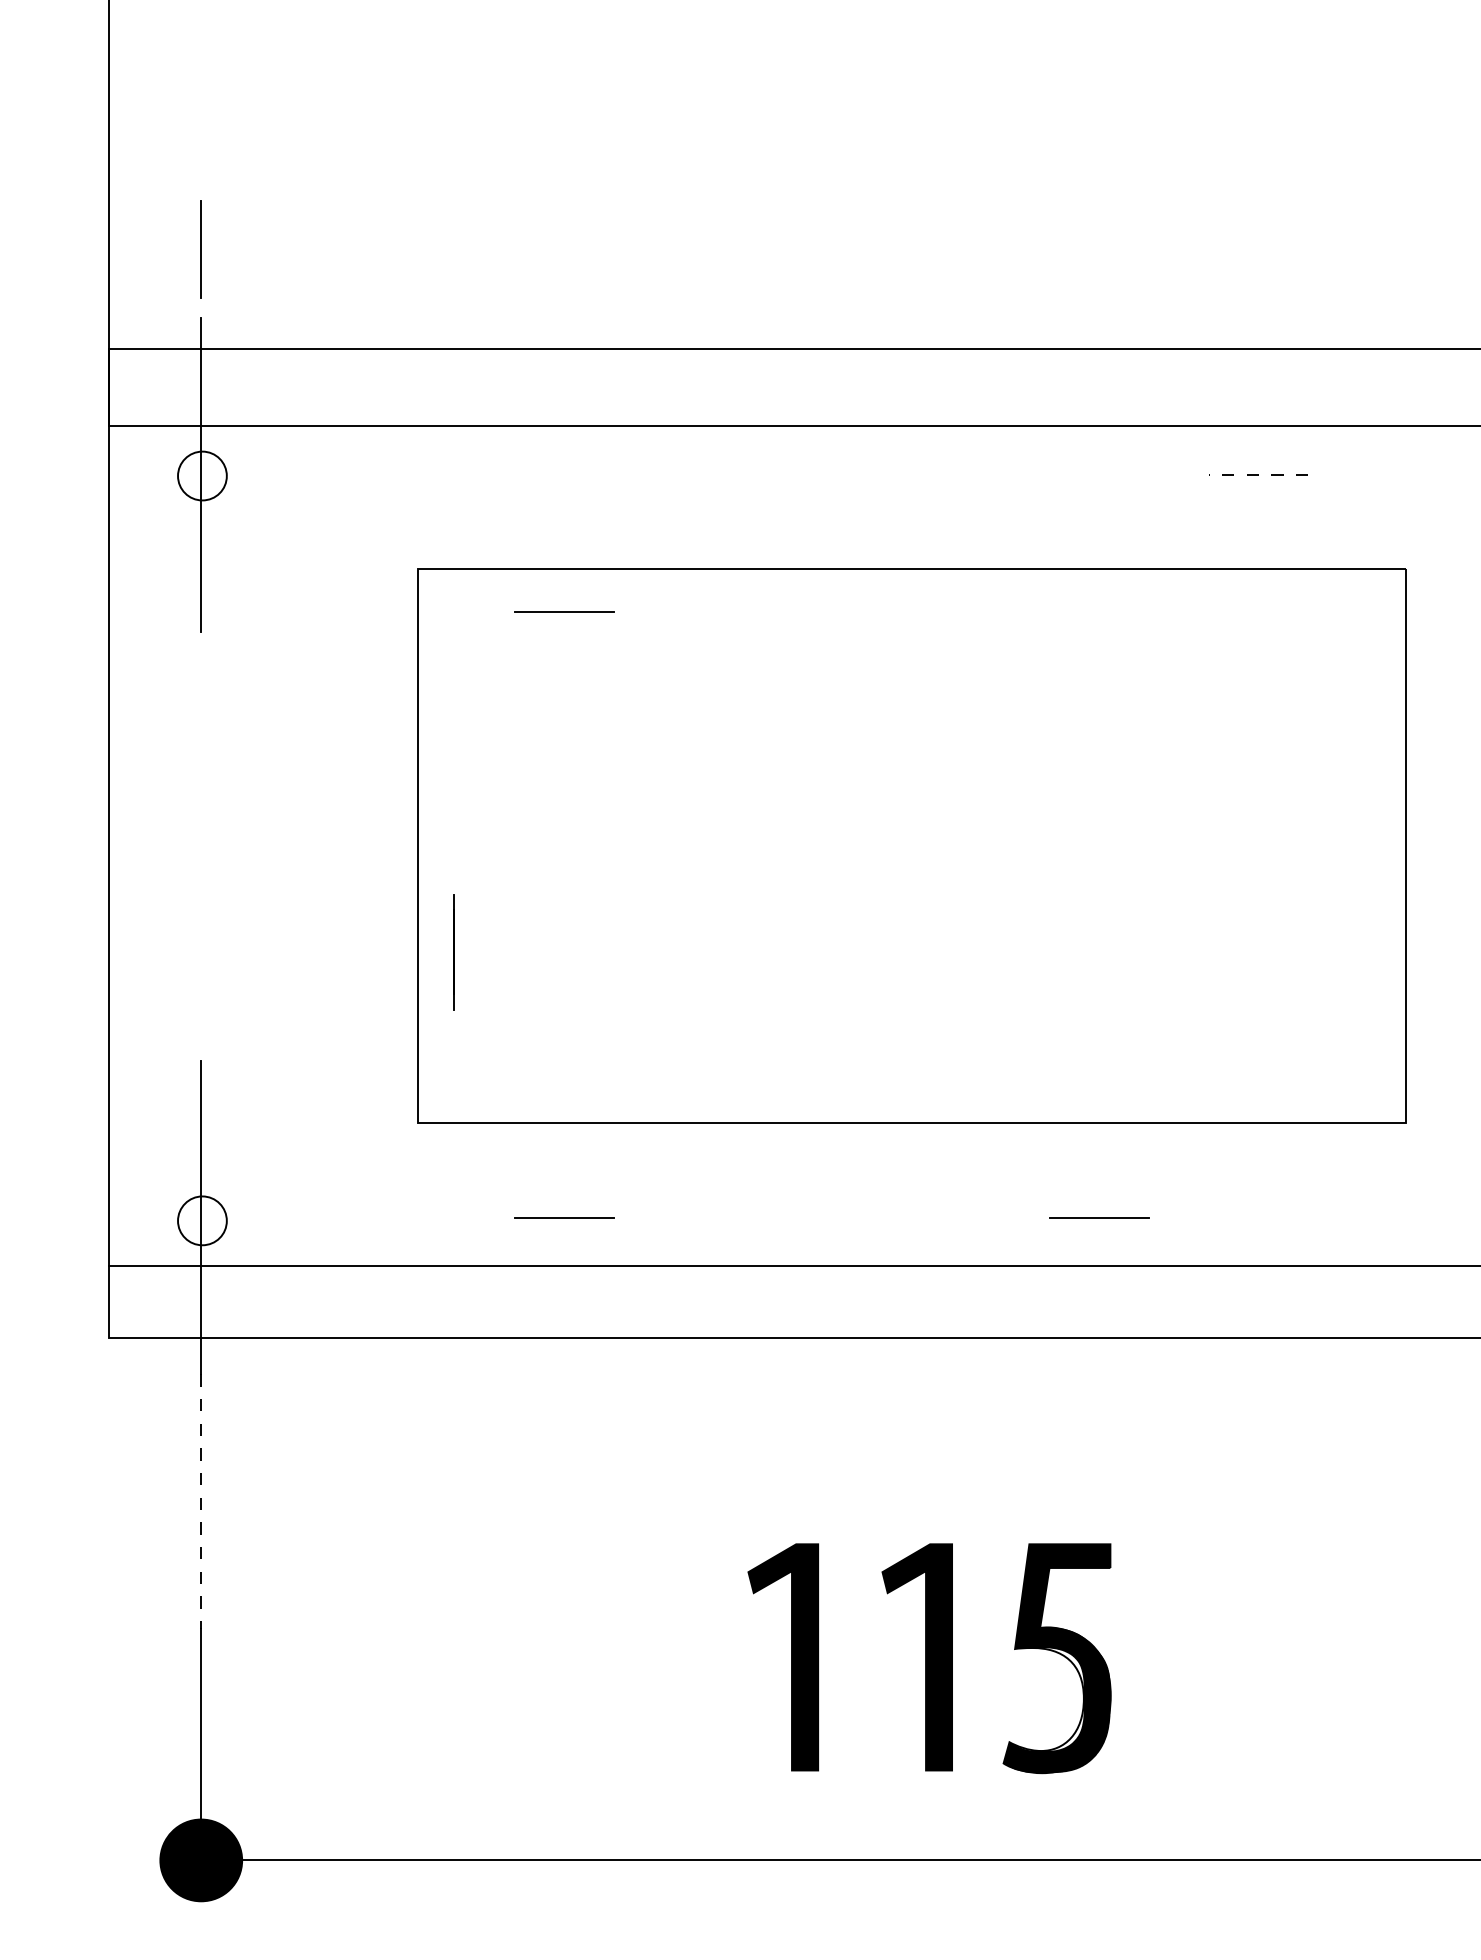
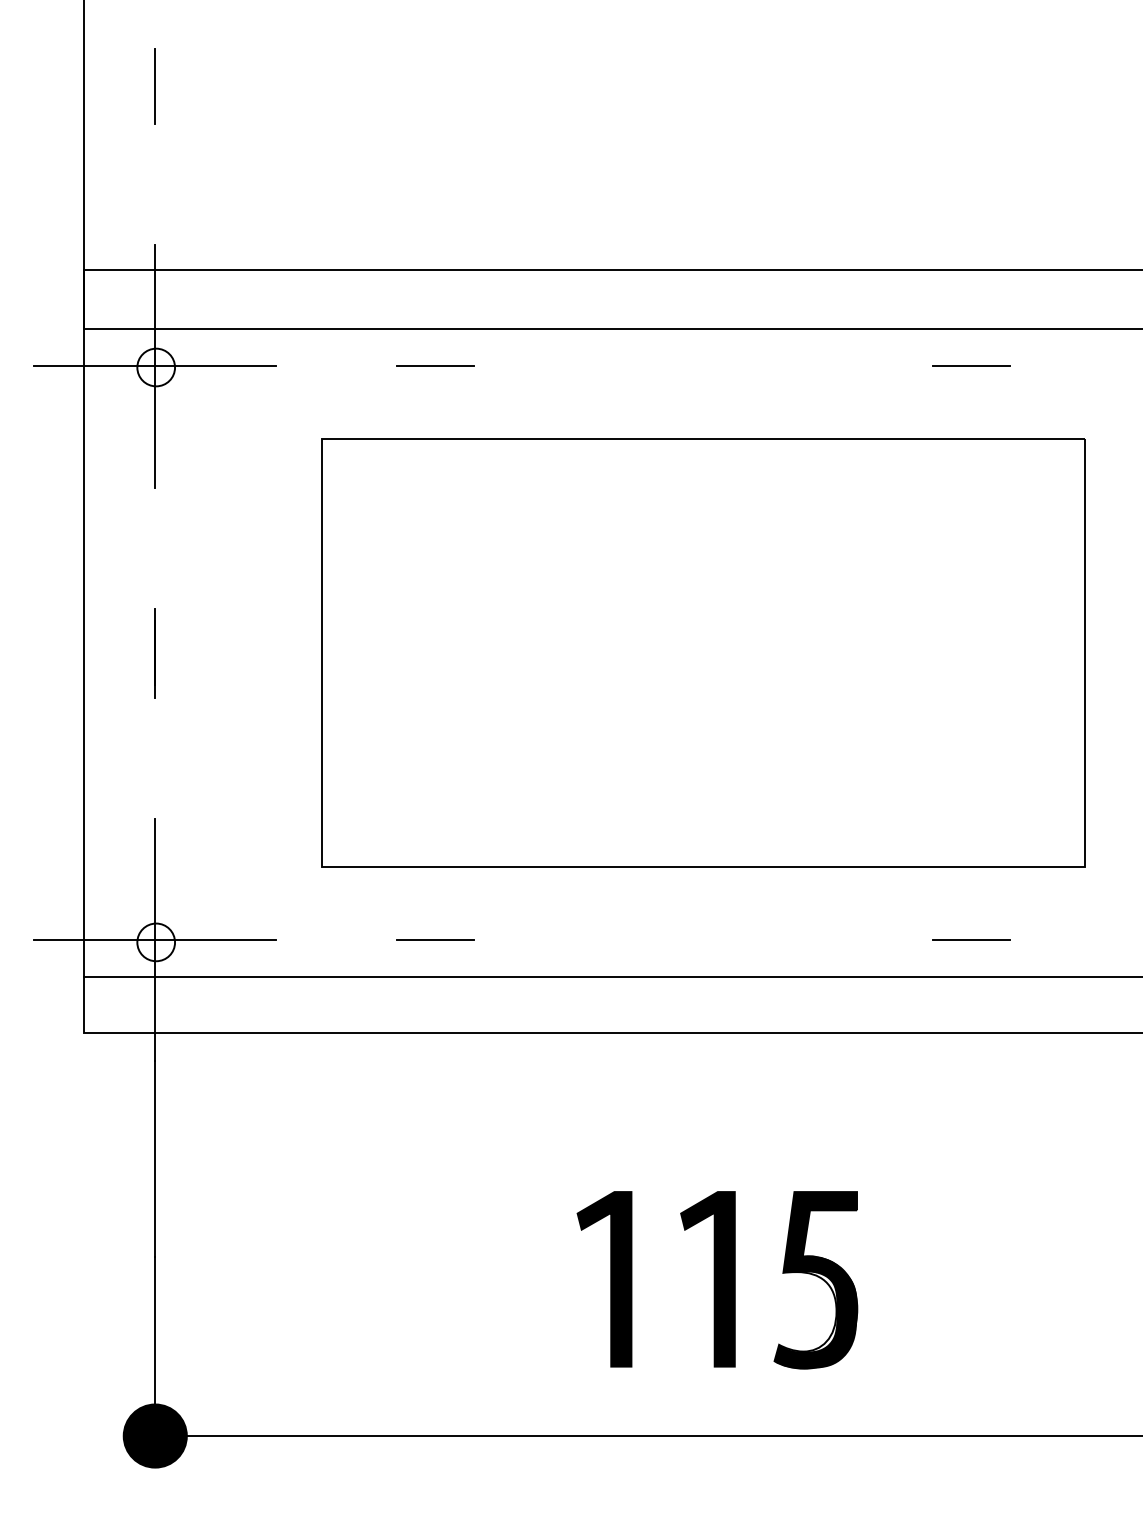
line: (200, 249) -> (154, 86), moved
line: (201, 474) -> (155, 366), added
line: (1257, 474) -> (970, 366), dashed -> solid
line: (564, 610) -> (435, 365), moved
line: (452, 952) -> (154, 653), moved
line: (201, 1217) -> (155, 939), added
line: (1099, 1217) -> (971, 939), moved
line: (201, 1502) -> (155, 1159), dashed -> solid

